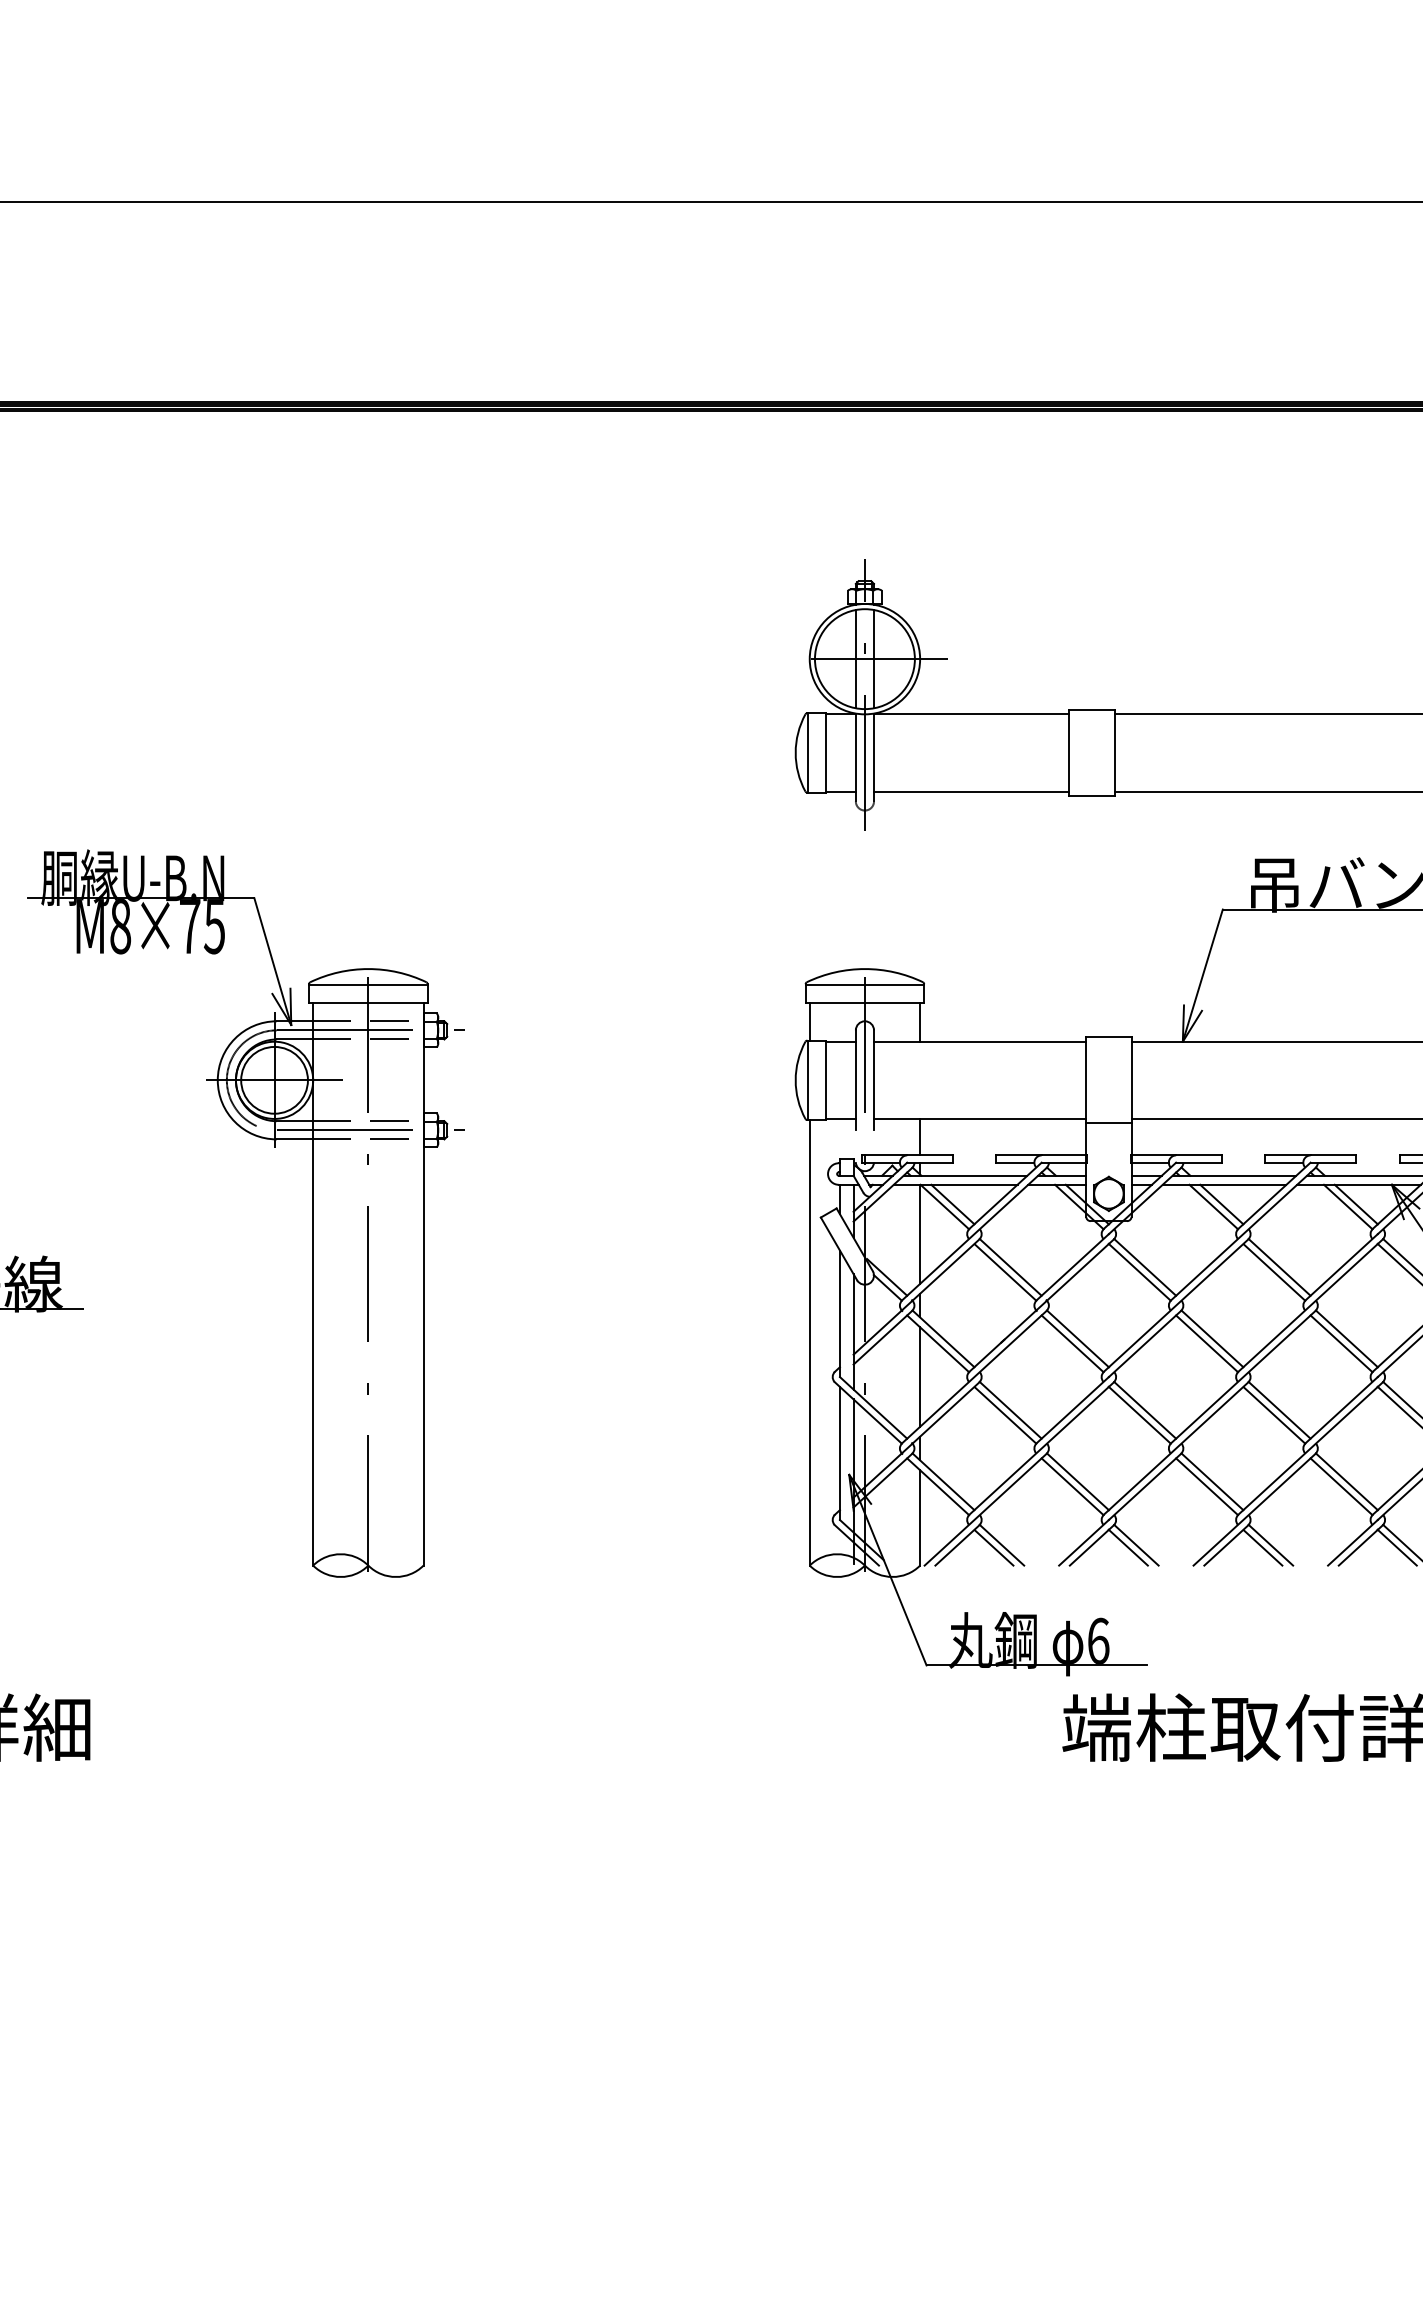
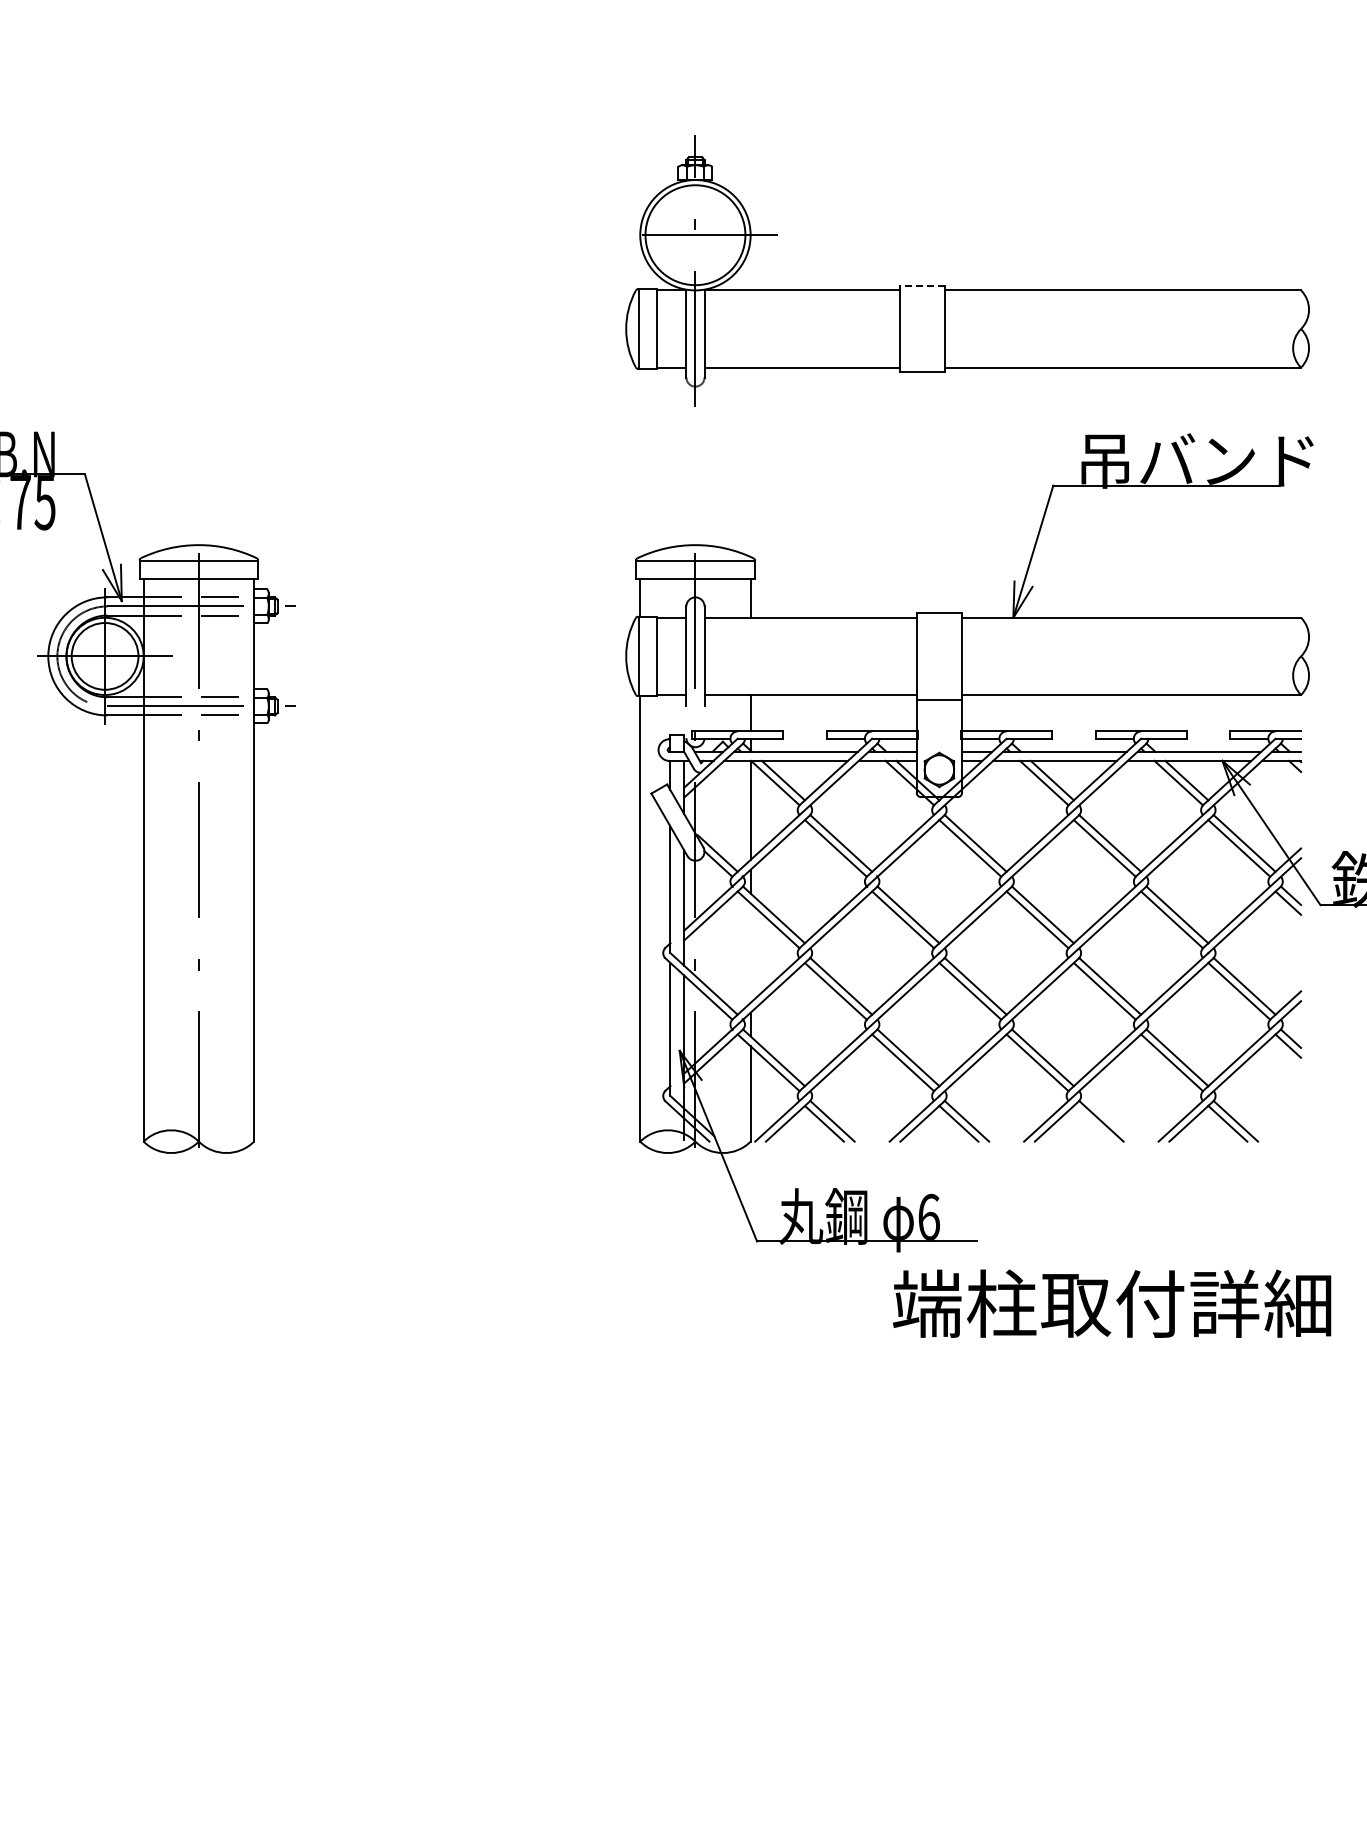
line: (855, 659) -> (686, 235), removed
line: (874, 659) -> (705, 235), removed
line: (1092, 709) -> (923, 285), solid -> dashed
line: (920, 1376) -> (751, 952), removed
line: (1262, 1547) -> (1093, 1123), removed

